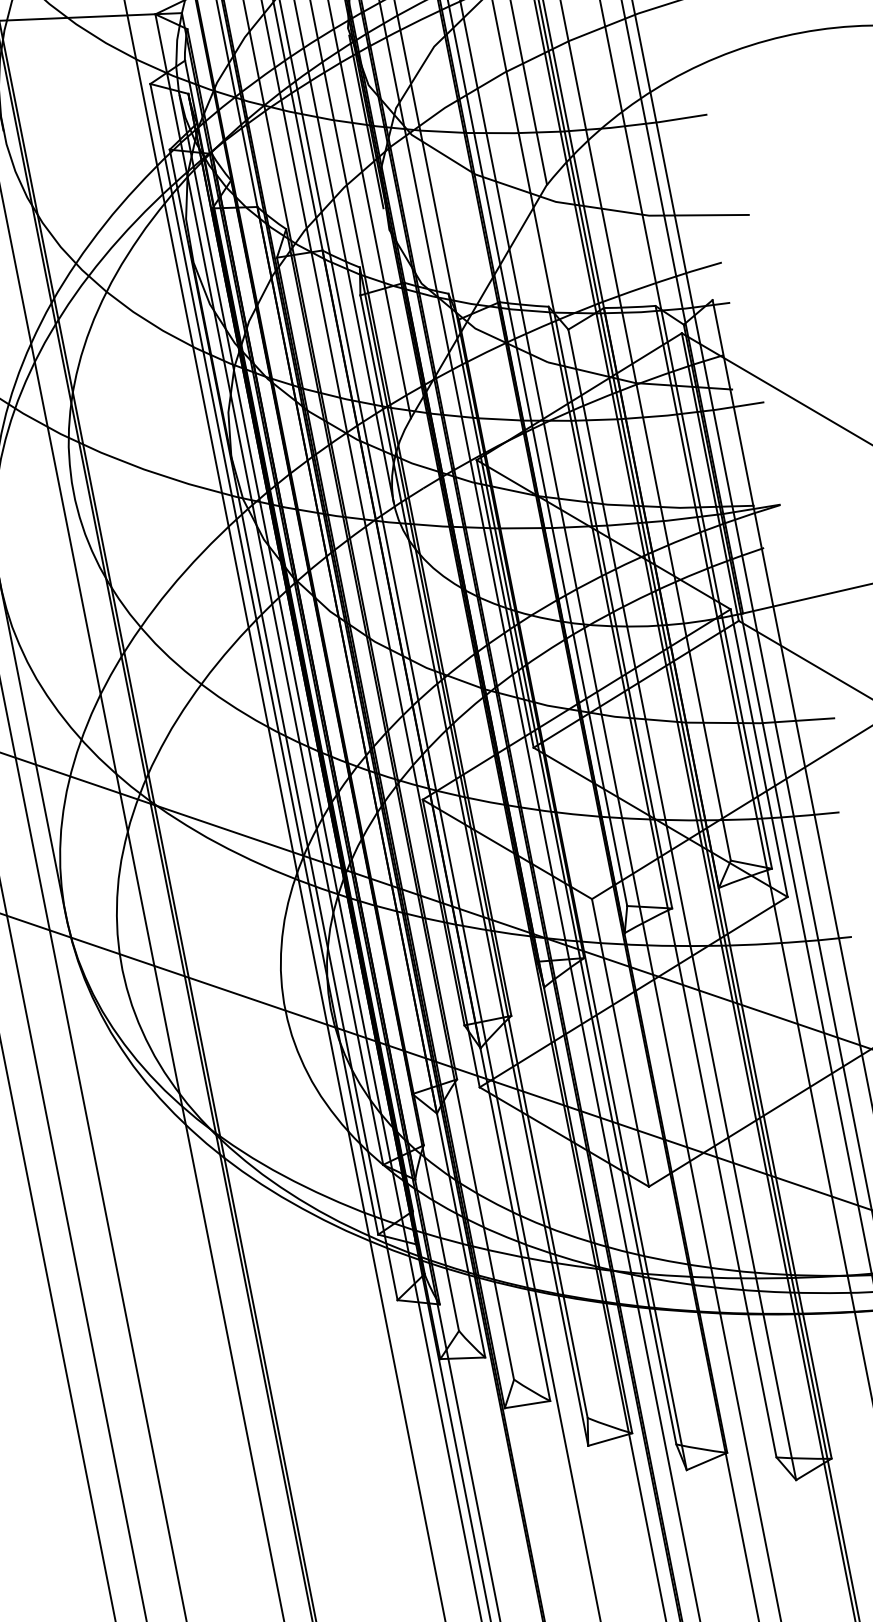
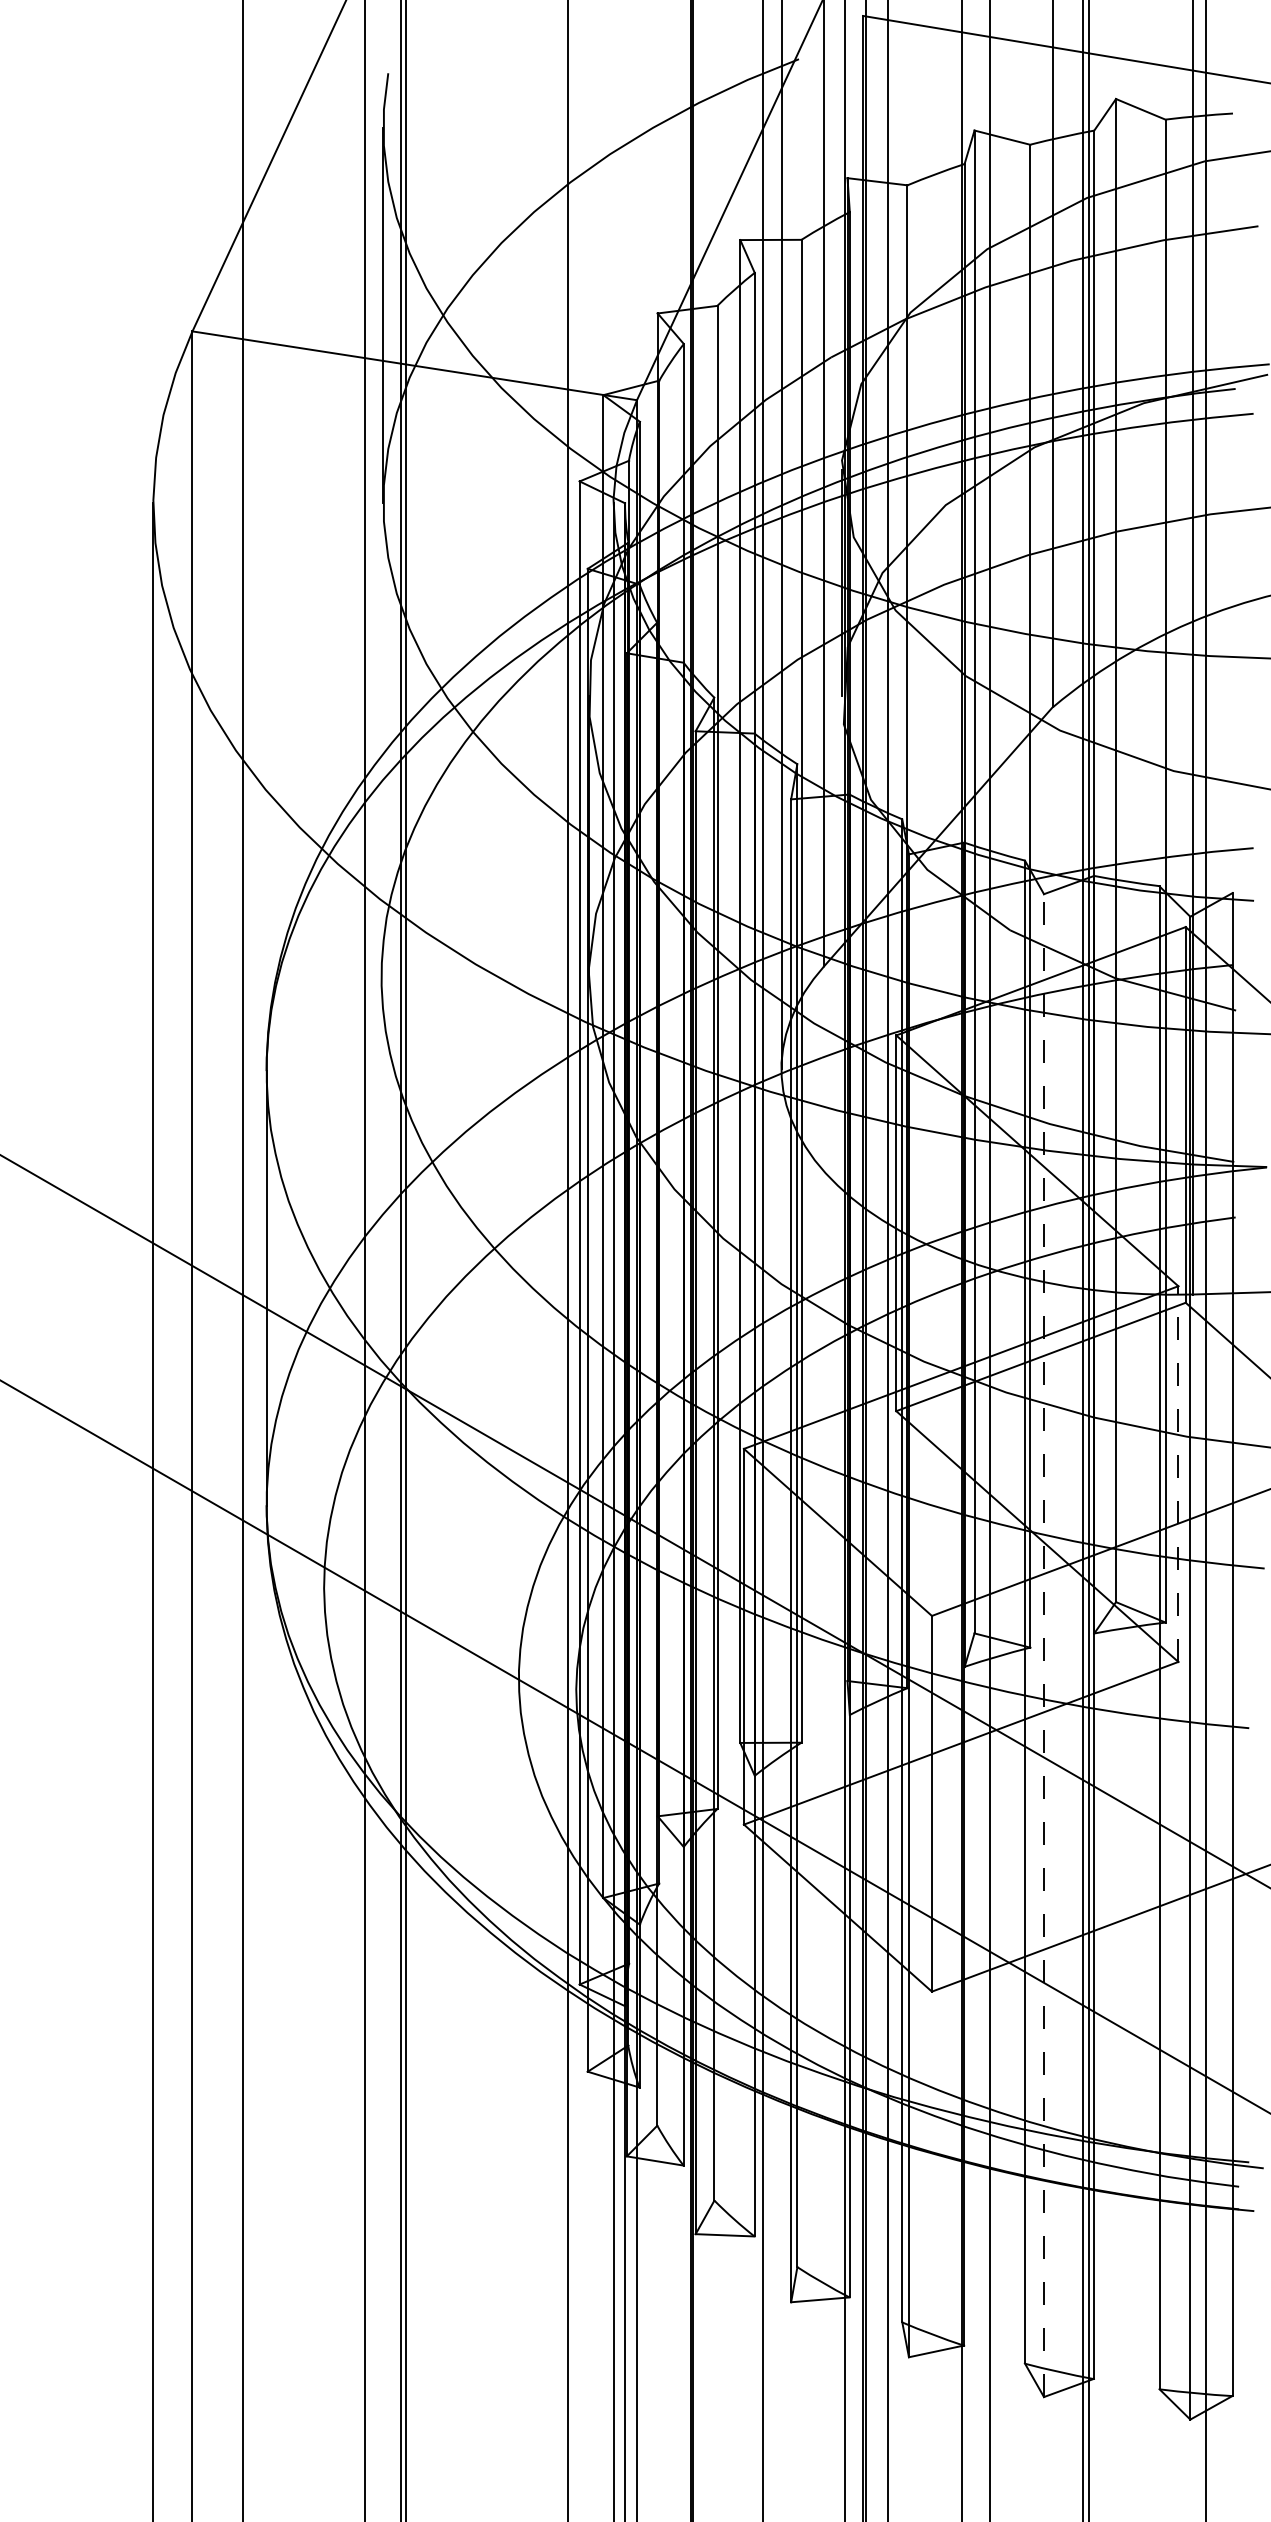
line: (759, 753) -> (1178, 1474), solid -> dashed
line: (682, 904) -> (1044, 1645), solid -> dashed

